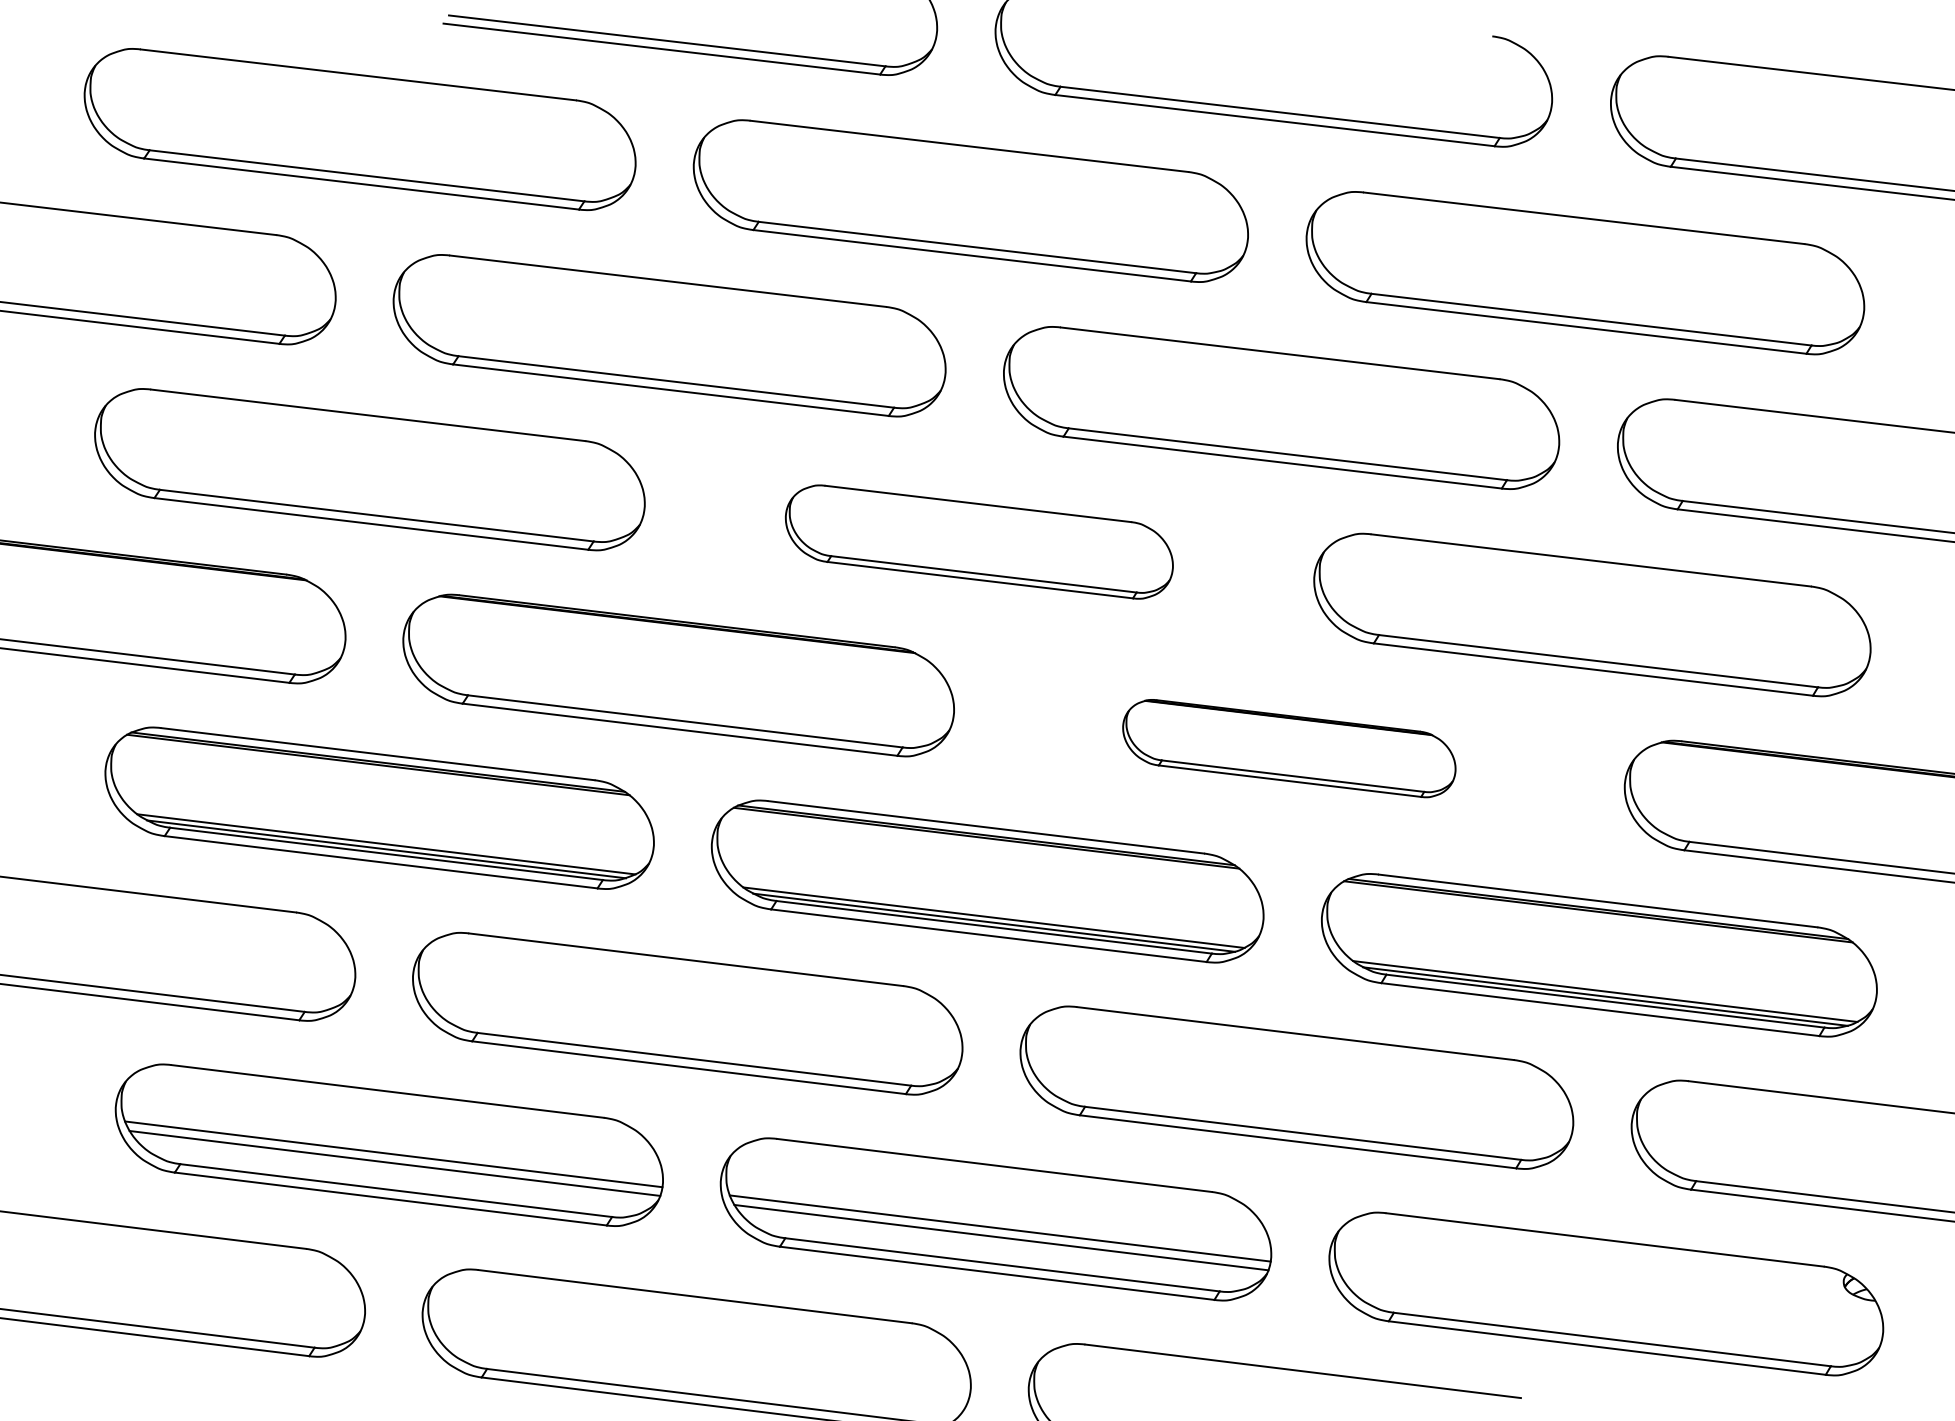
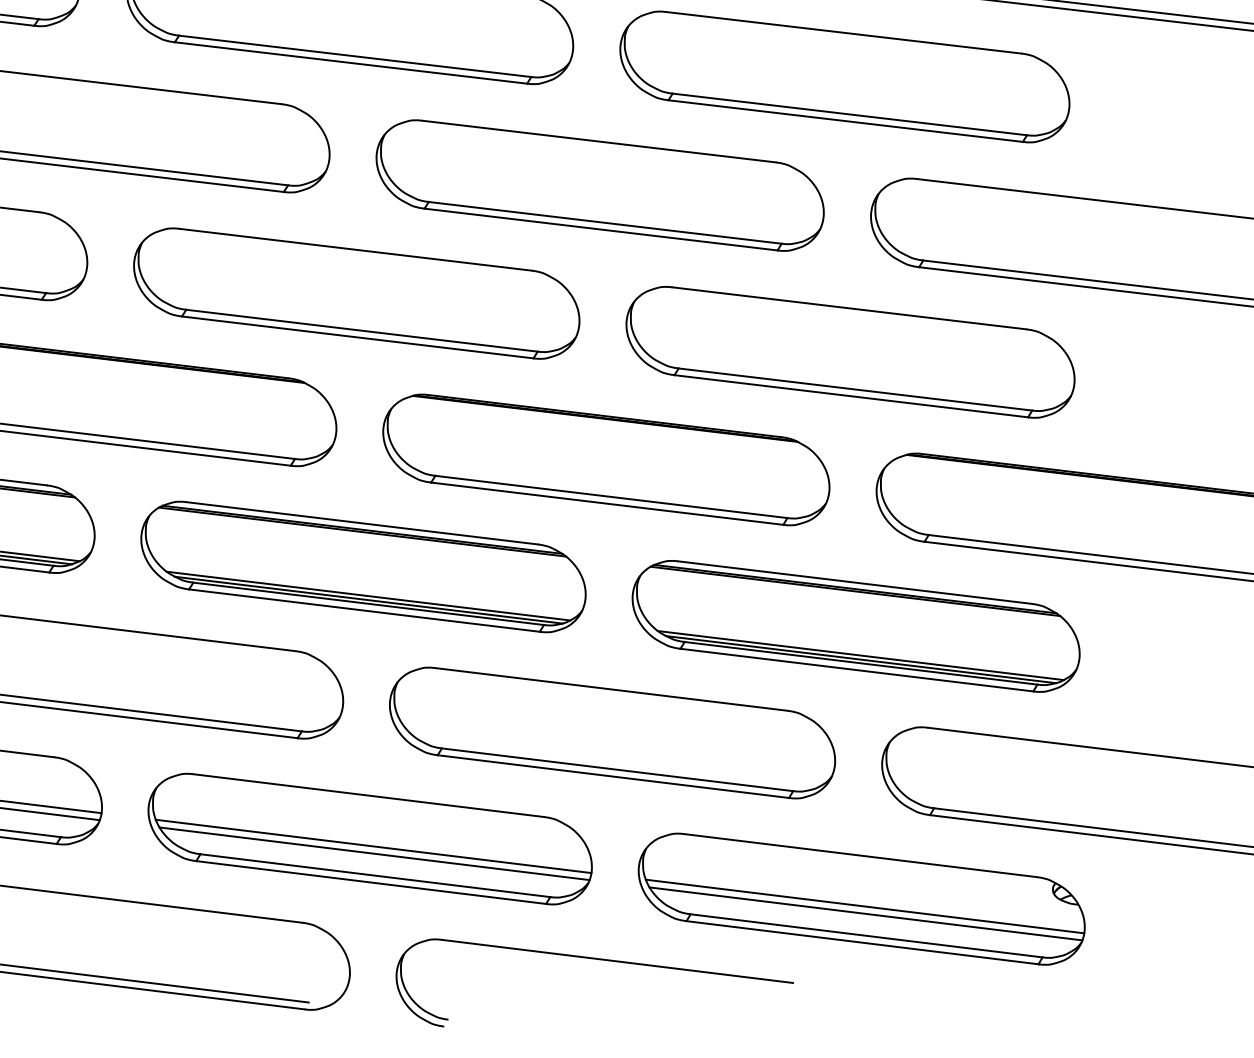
part: (979, 541) -> (356, 293), size x1.43
part: (1289, 748) -> (606, 459), size x1.67
line: (1610, 1302) -> (865, 906), added
line: (1611, 1312) -> (865, 914), added

